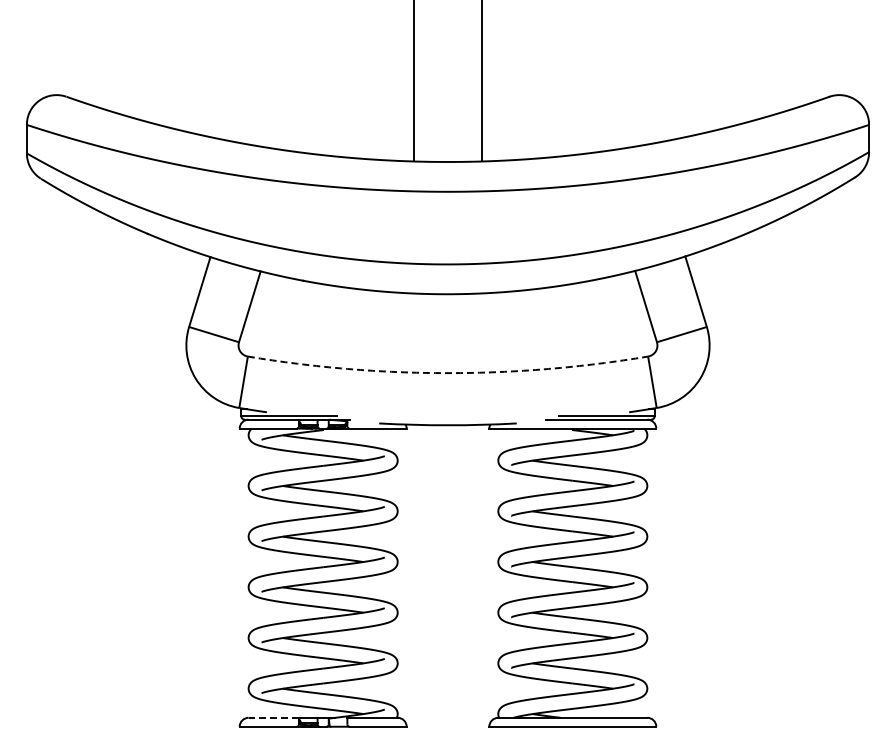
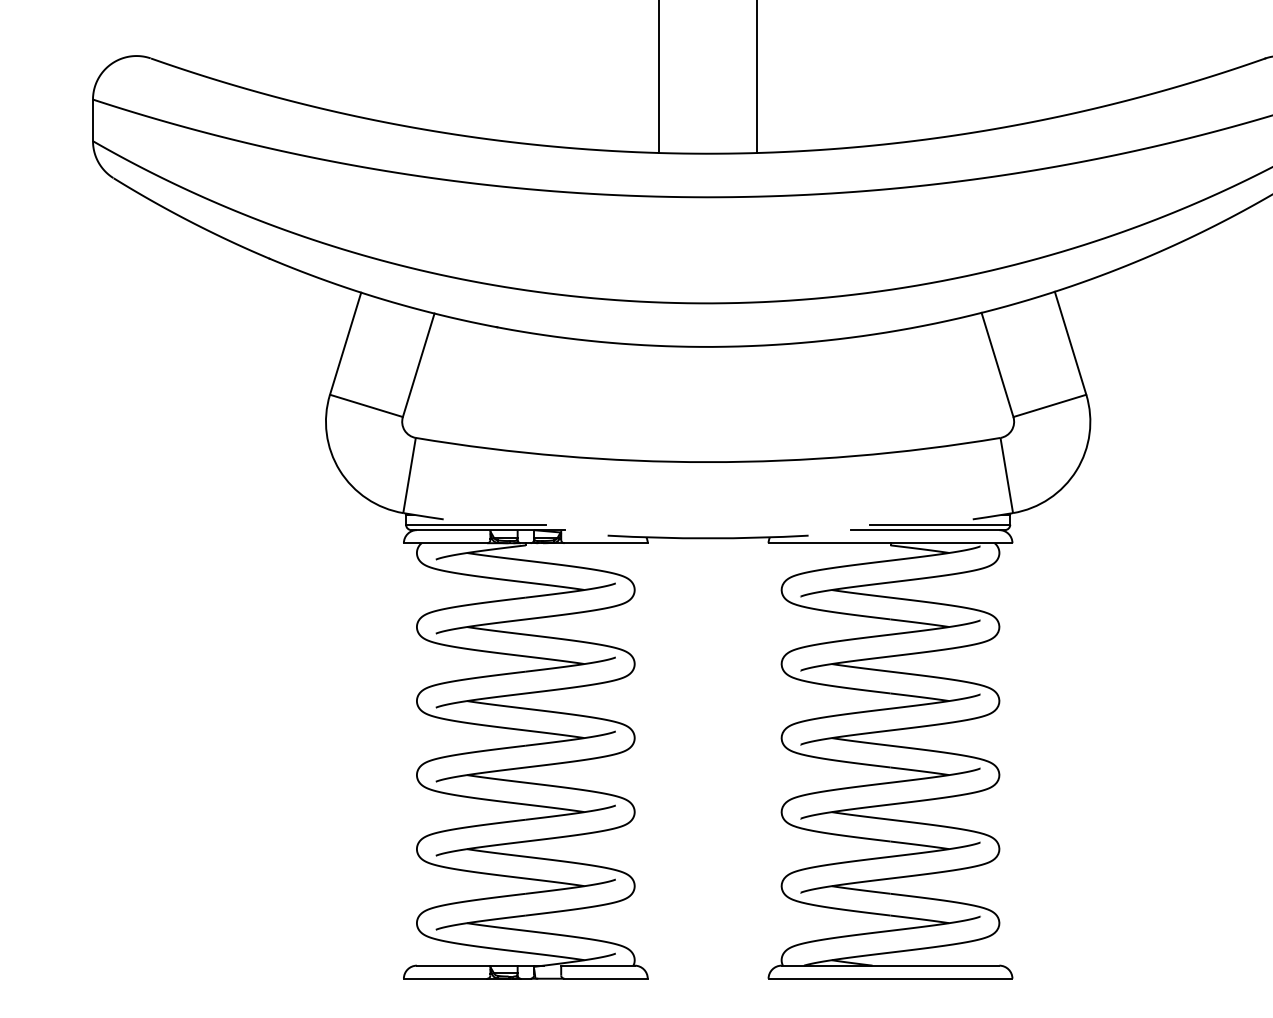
arc: (448, 373) -> (708, 462), dashed -> solid
line: (273, 717) -> (453, 965), dashed -> solid

